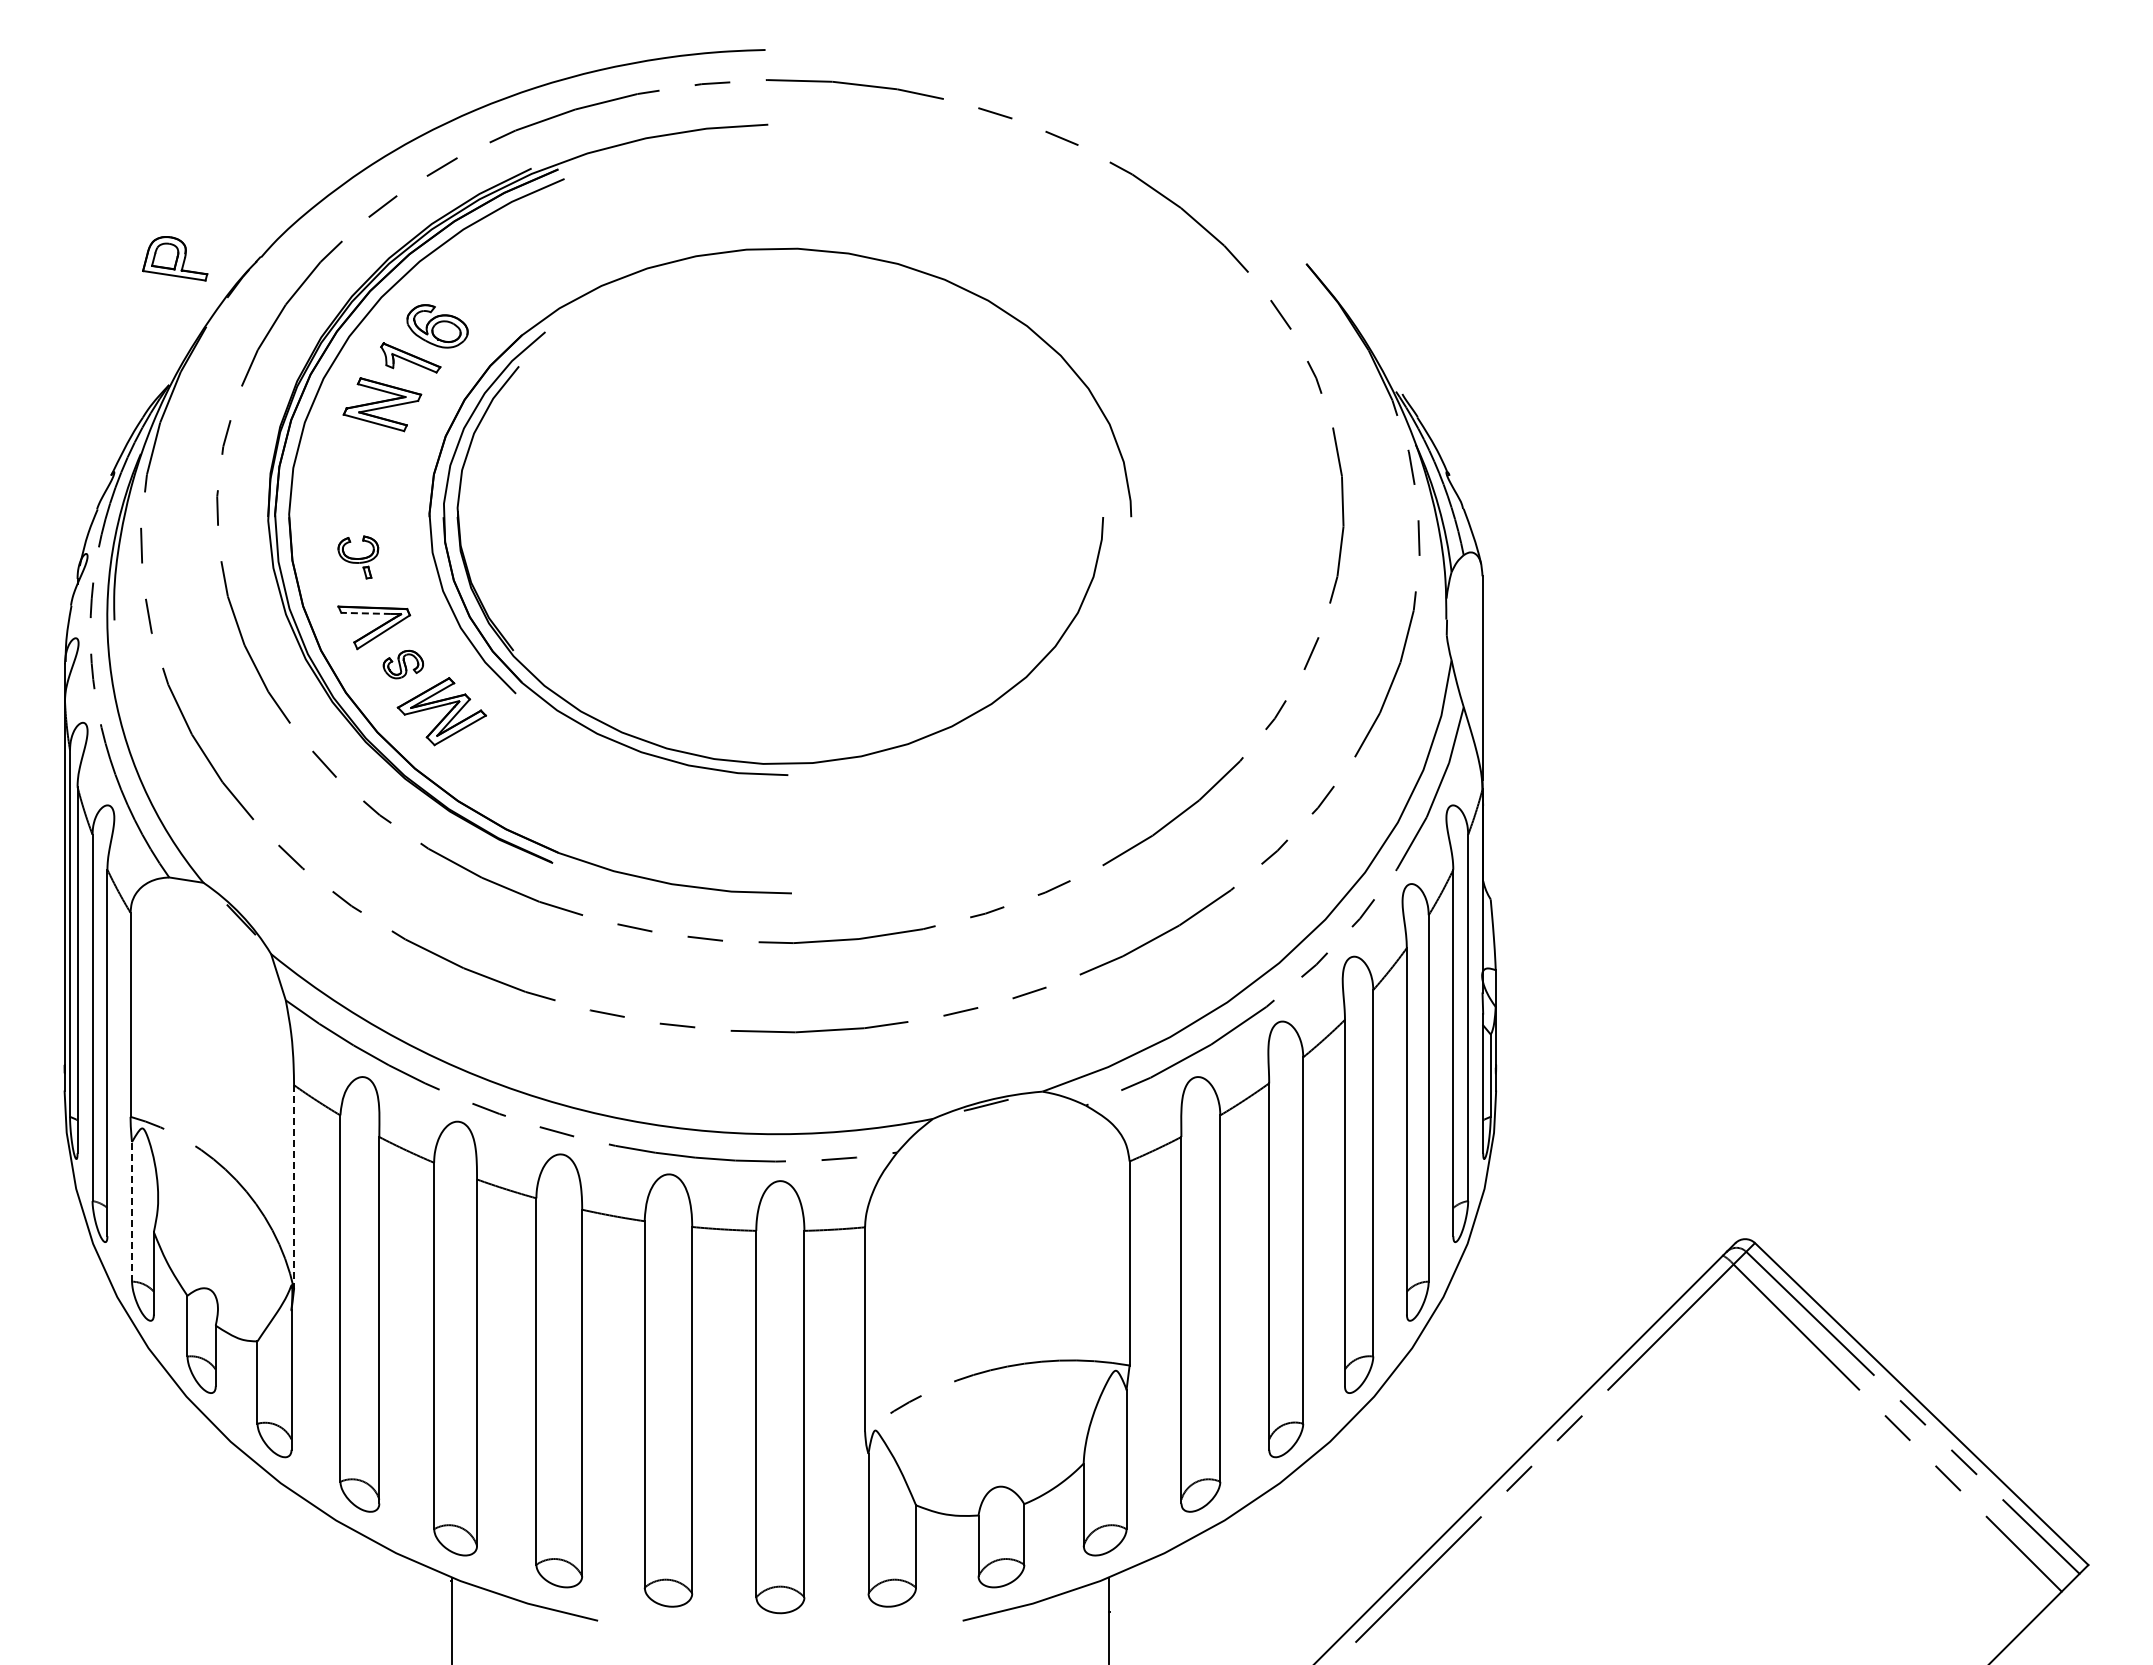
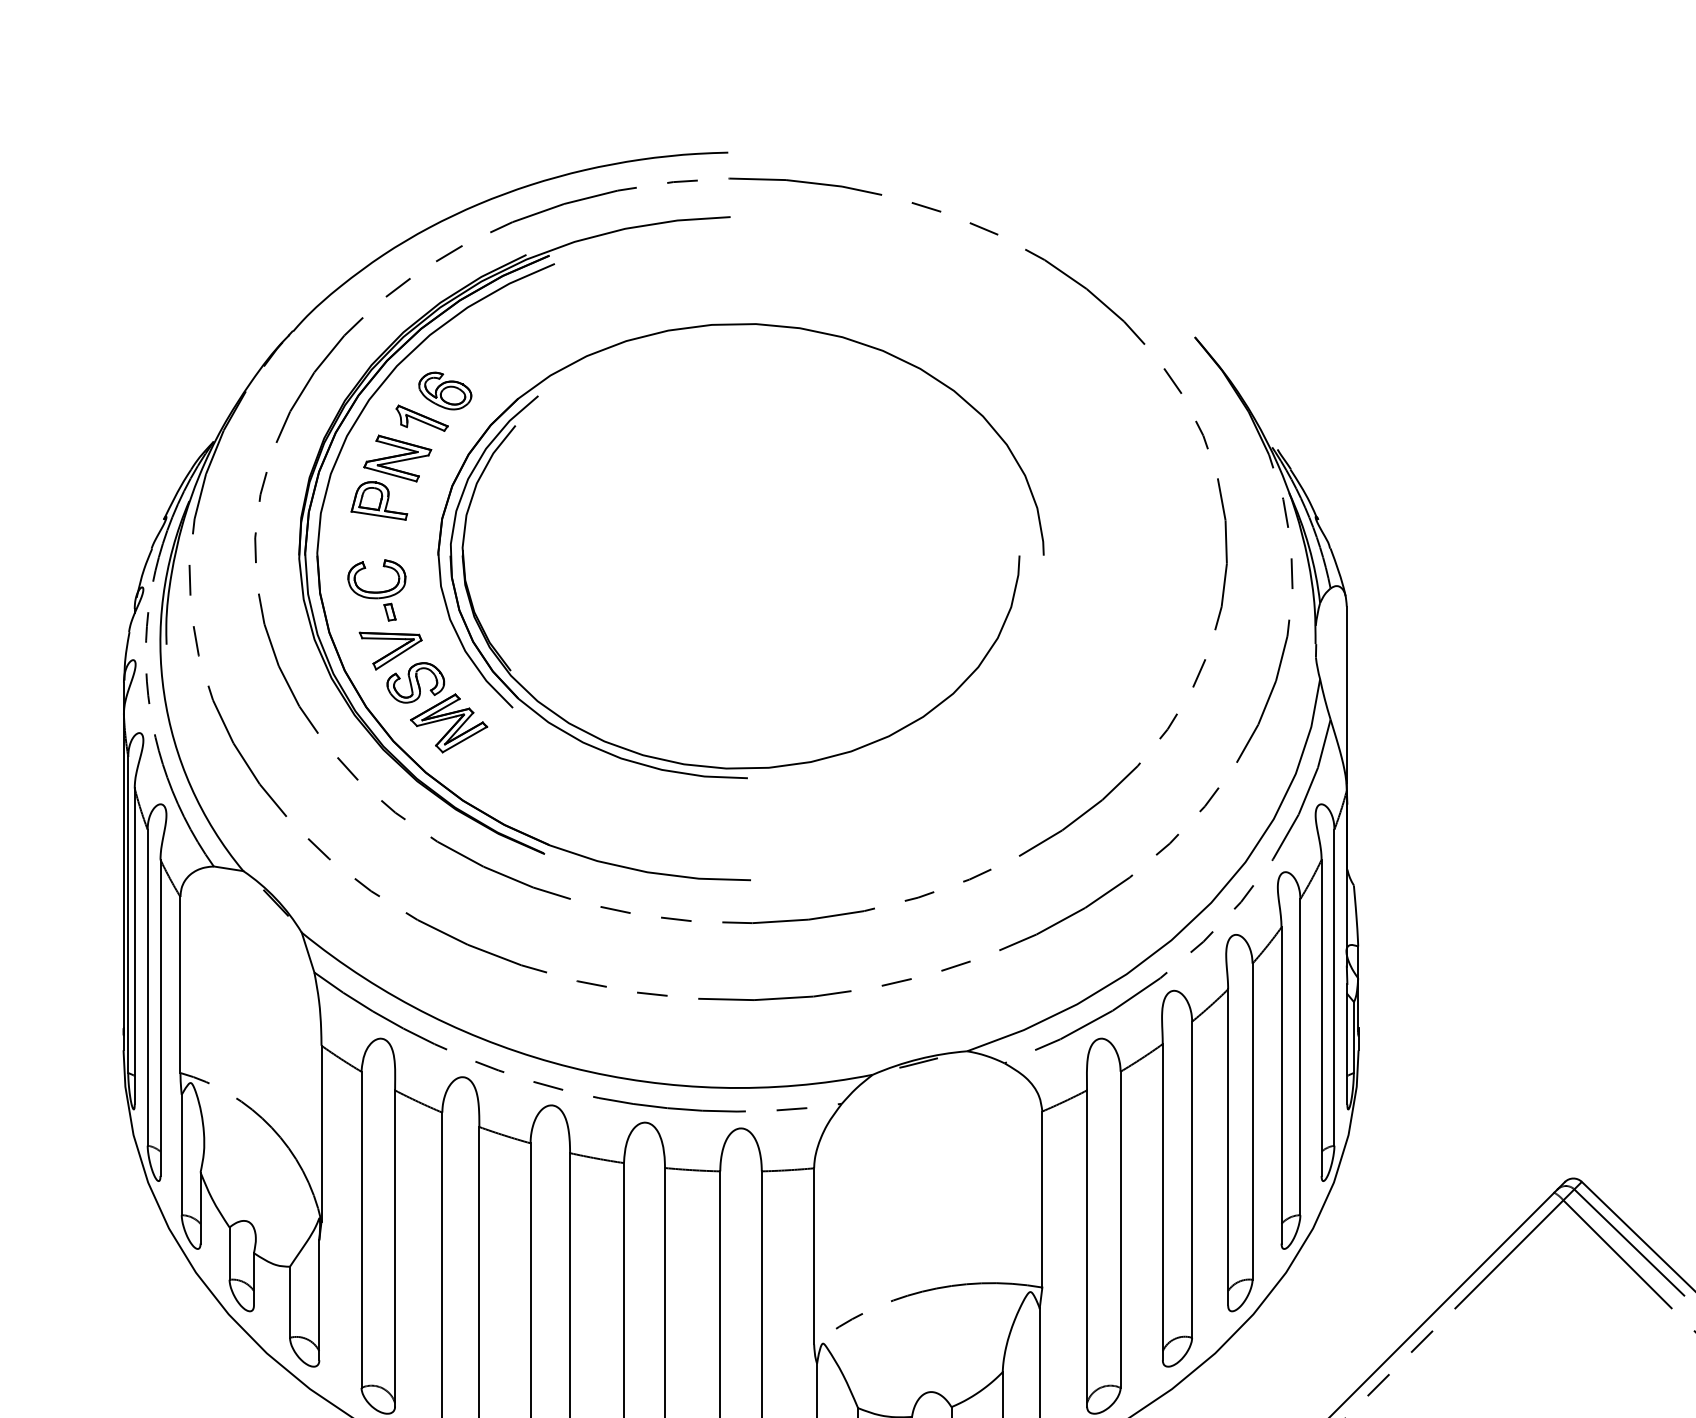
part: (175, 258) -> (379, 500), moved
part: (358, 557) -> (377, 590), size x1.67
line: (366, 613) -> (384, 638), dashed -> solid
part: (403, 664) -> (415, 682), size x1.67
line: (294, 1187) -> (321, 1133), dashed -> solid
line: (132, 1211) -> (182, 1154), dashed -> solid

